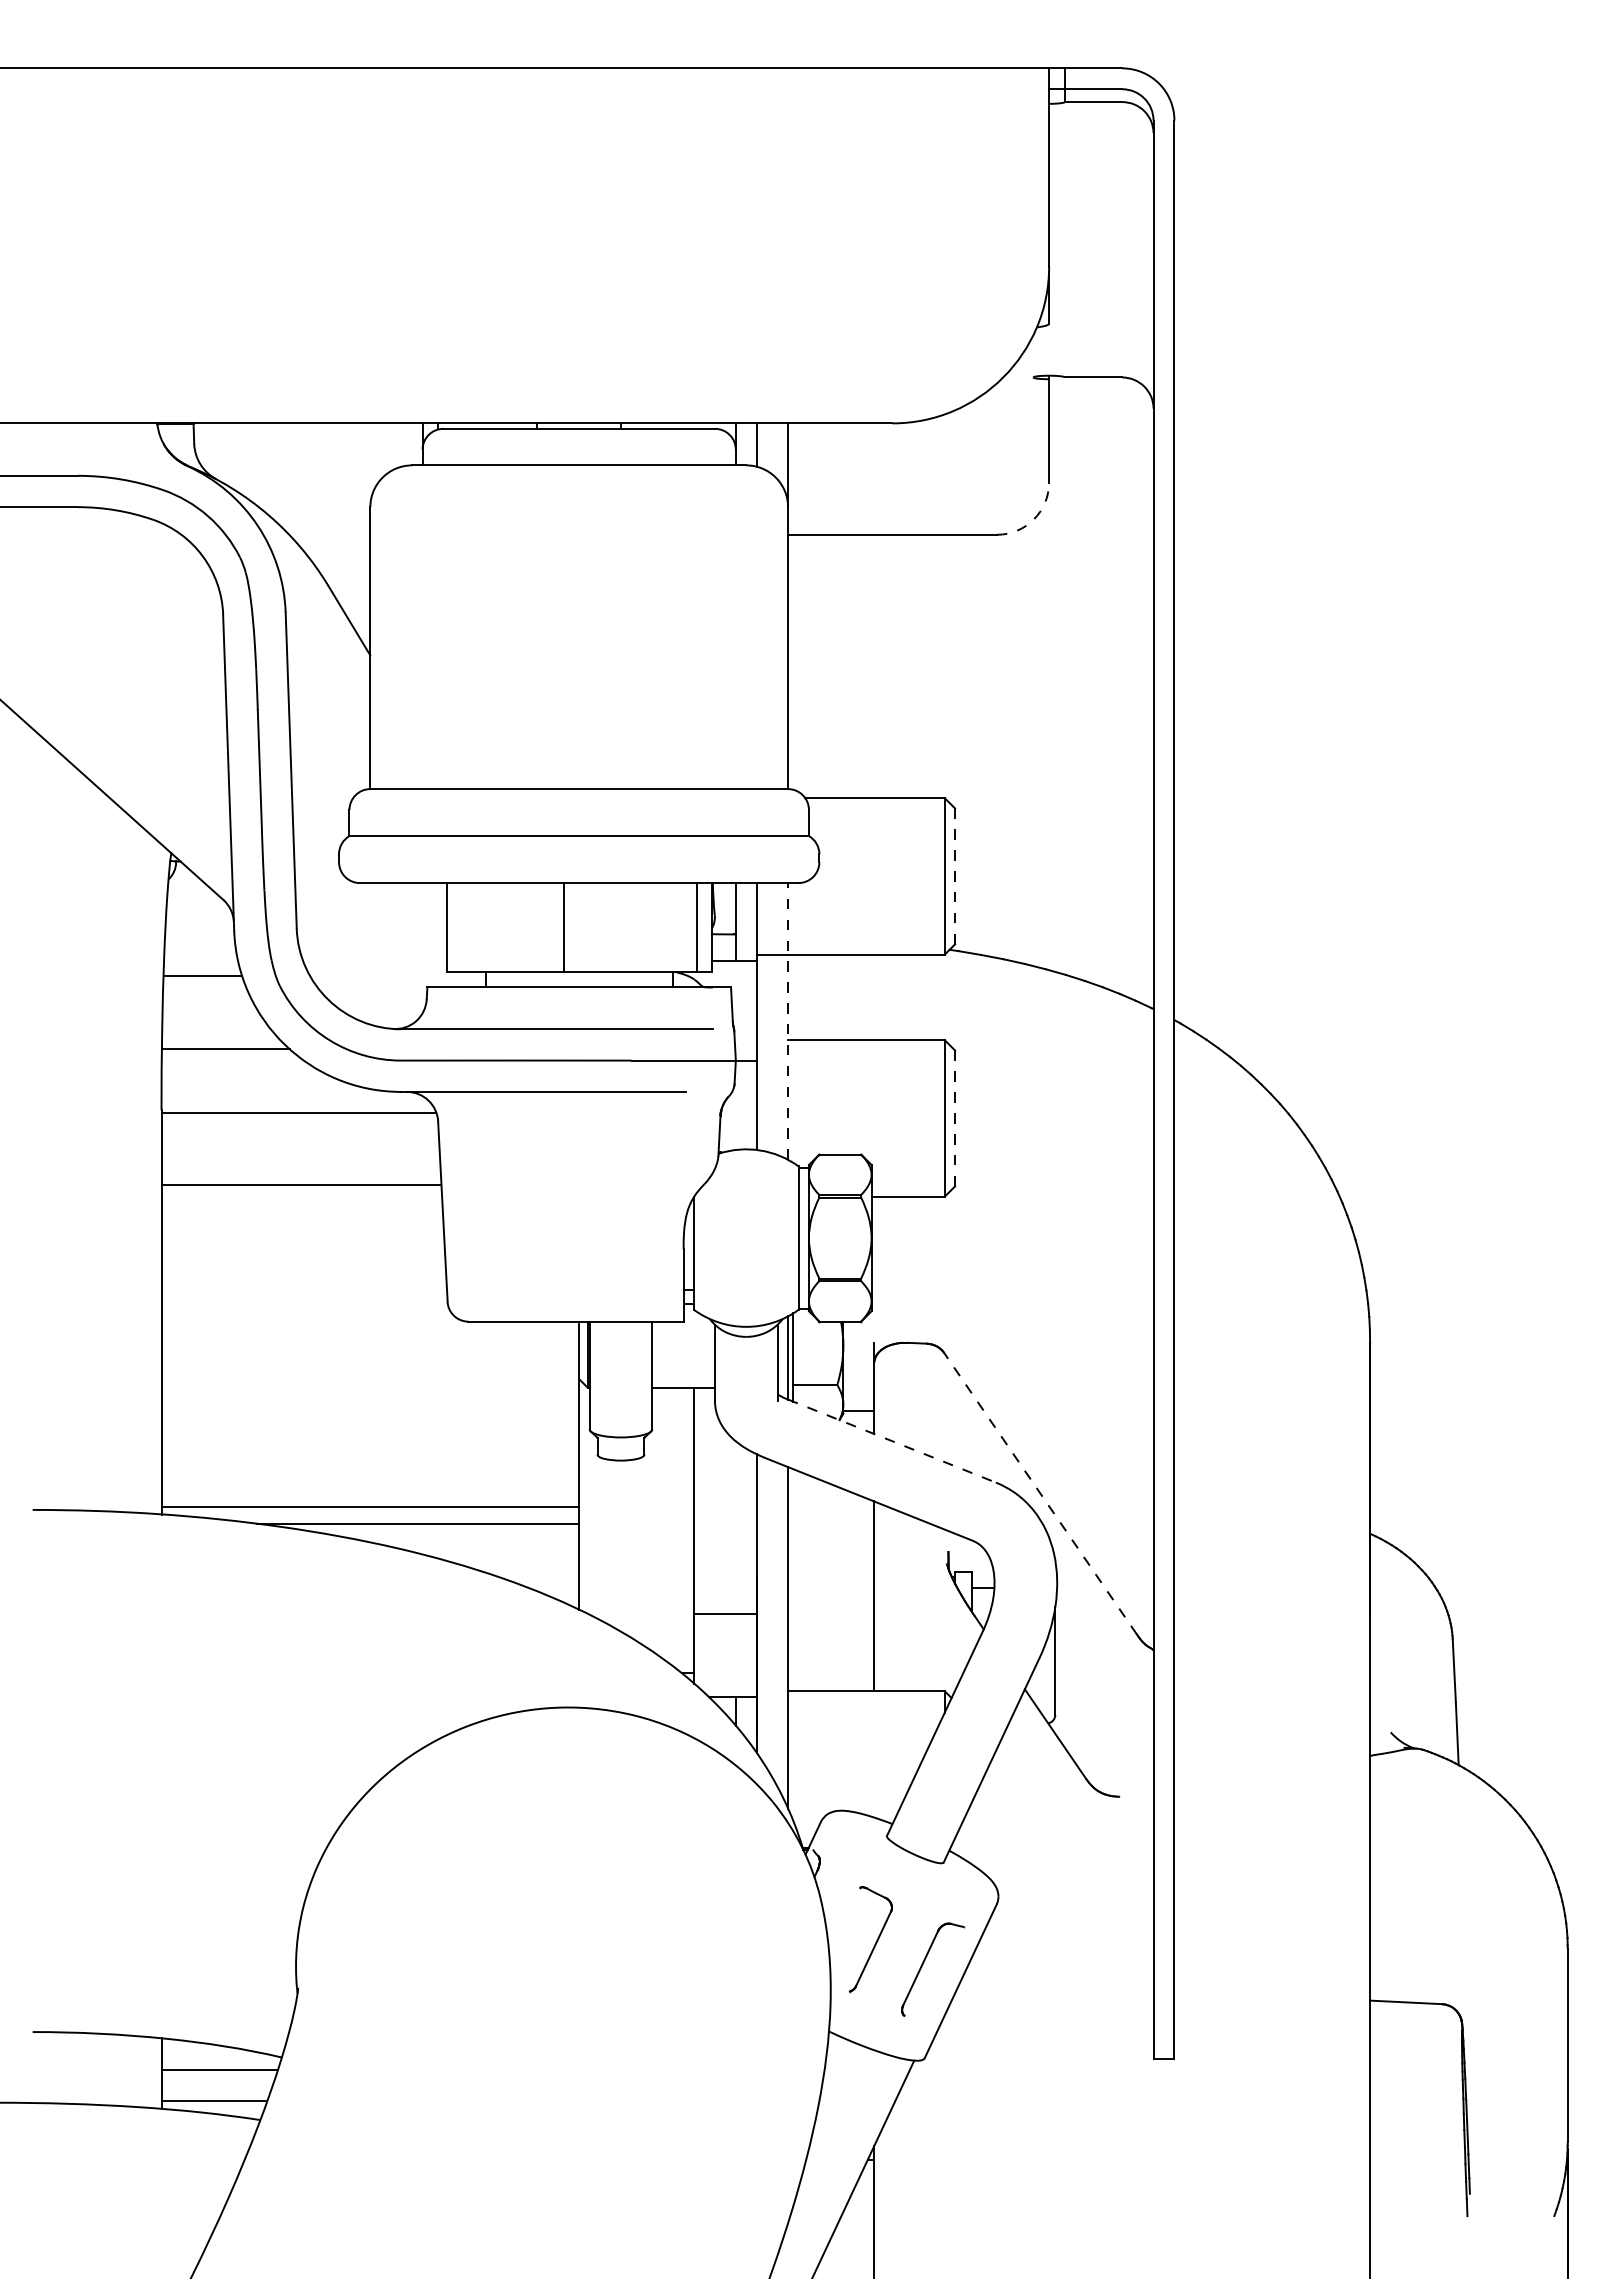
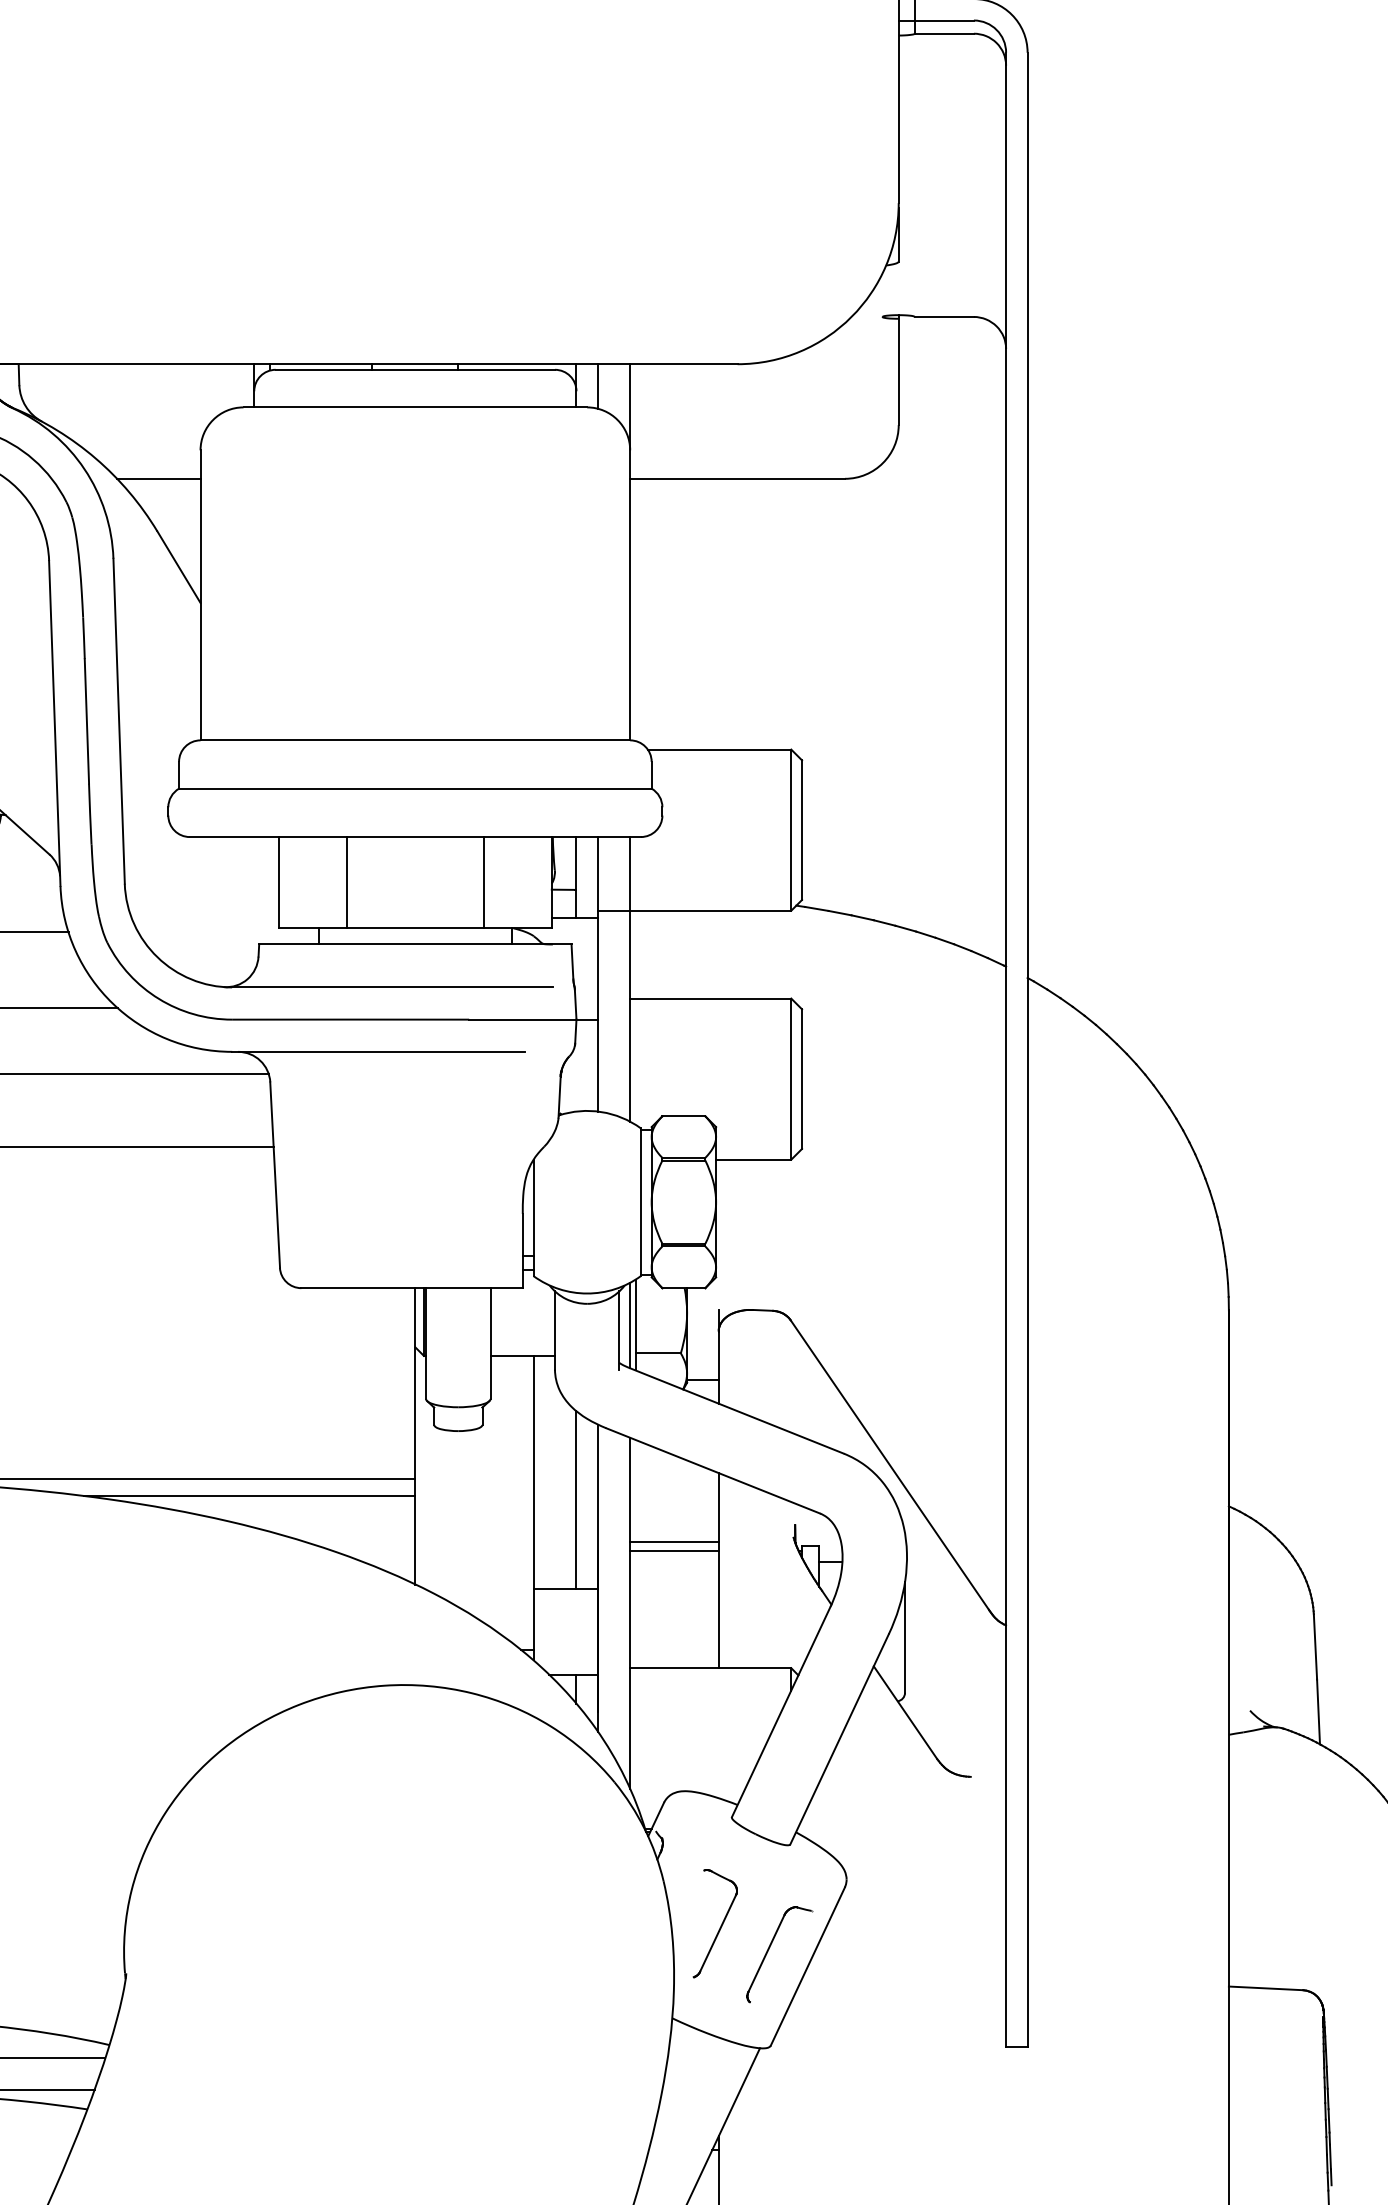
arc: (1033, 519) -> (882, 463), dashed -> solid
line: (329, 534) -> (158, 478), added
line: (955, 876) -> (802, 830), dashed -> solid
line: (563, 927) -> (346, 882), moved
line: (696, 927) -> (483, 882), moved
line: (788, 1020) -> (630, 978), dashed -> solid
line: (955, 1118) -> (802, 1079), dashed -> solid
line: (891, 1441) -> (736, 1411), dashed -> solid
line: (1040, 1493) -> (889, 1464), dashed -> solid
line: (735, 1527) -> (576, 1499), added
line: (831, 1567) -> (674, 1541), added
line: (831, 1577) -> (674, 1551), added

